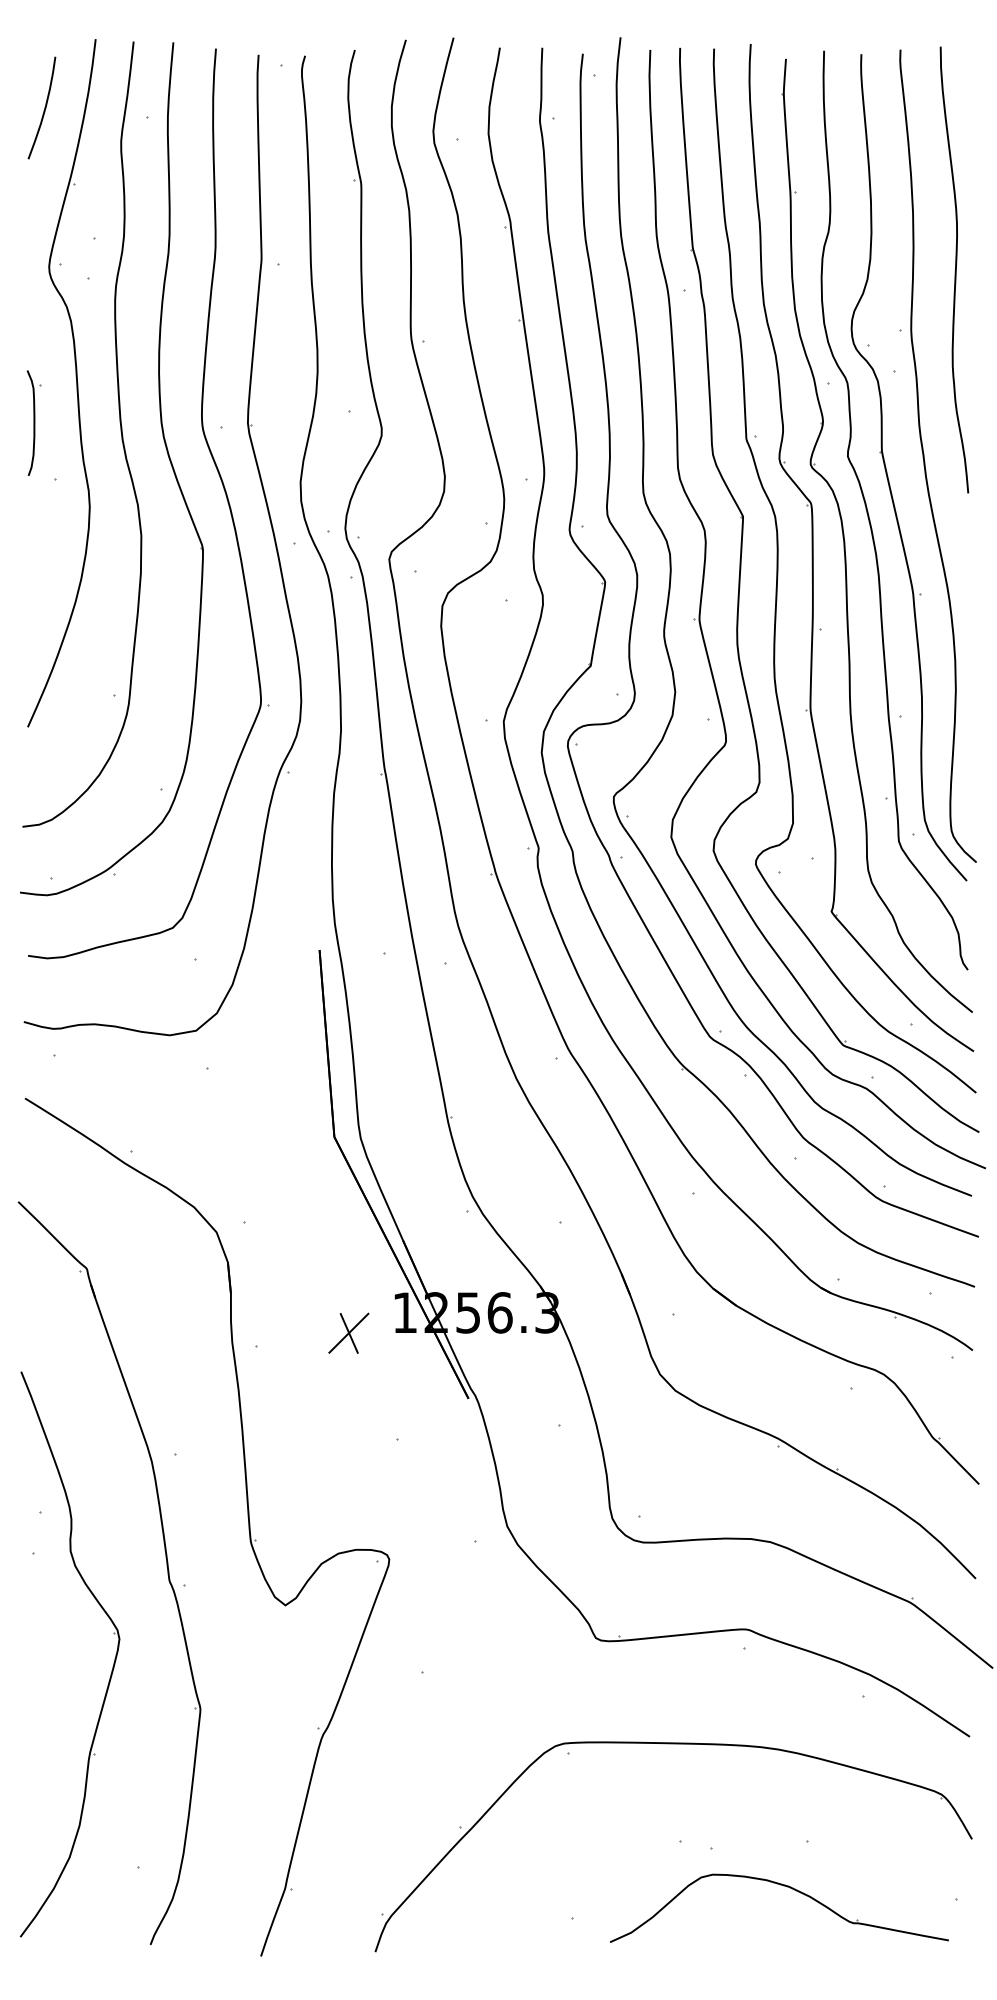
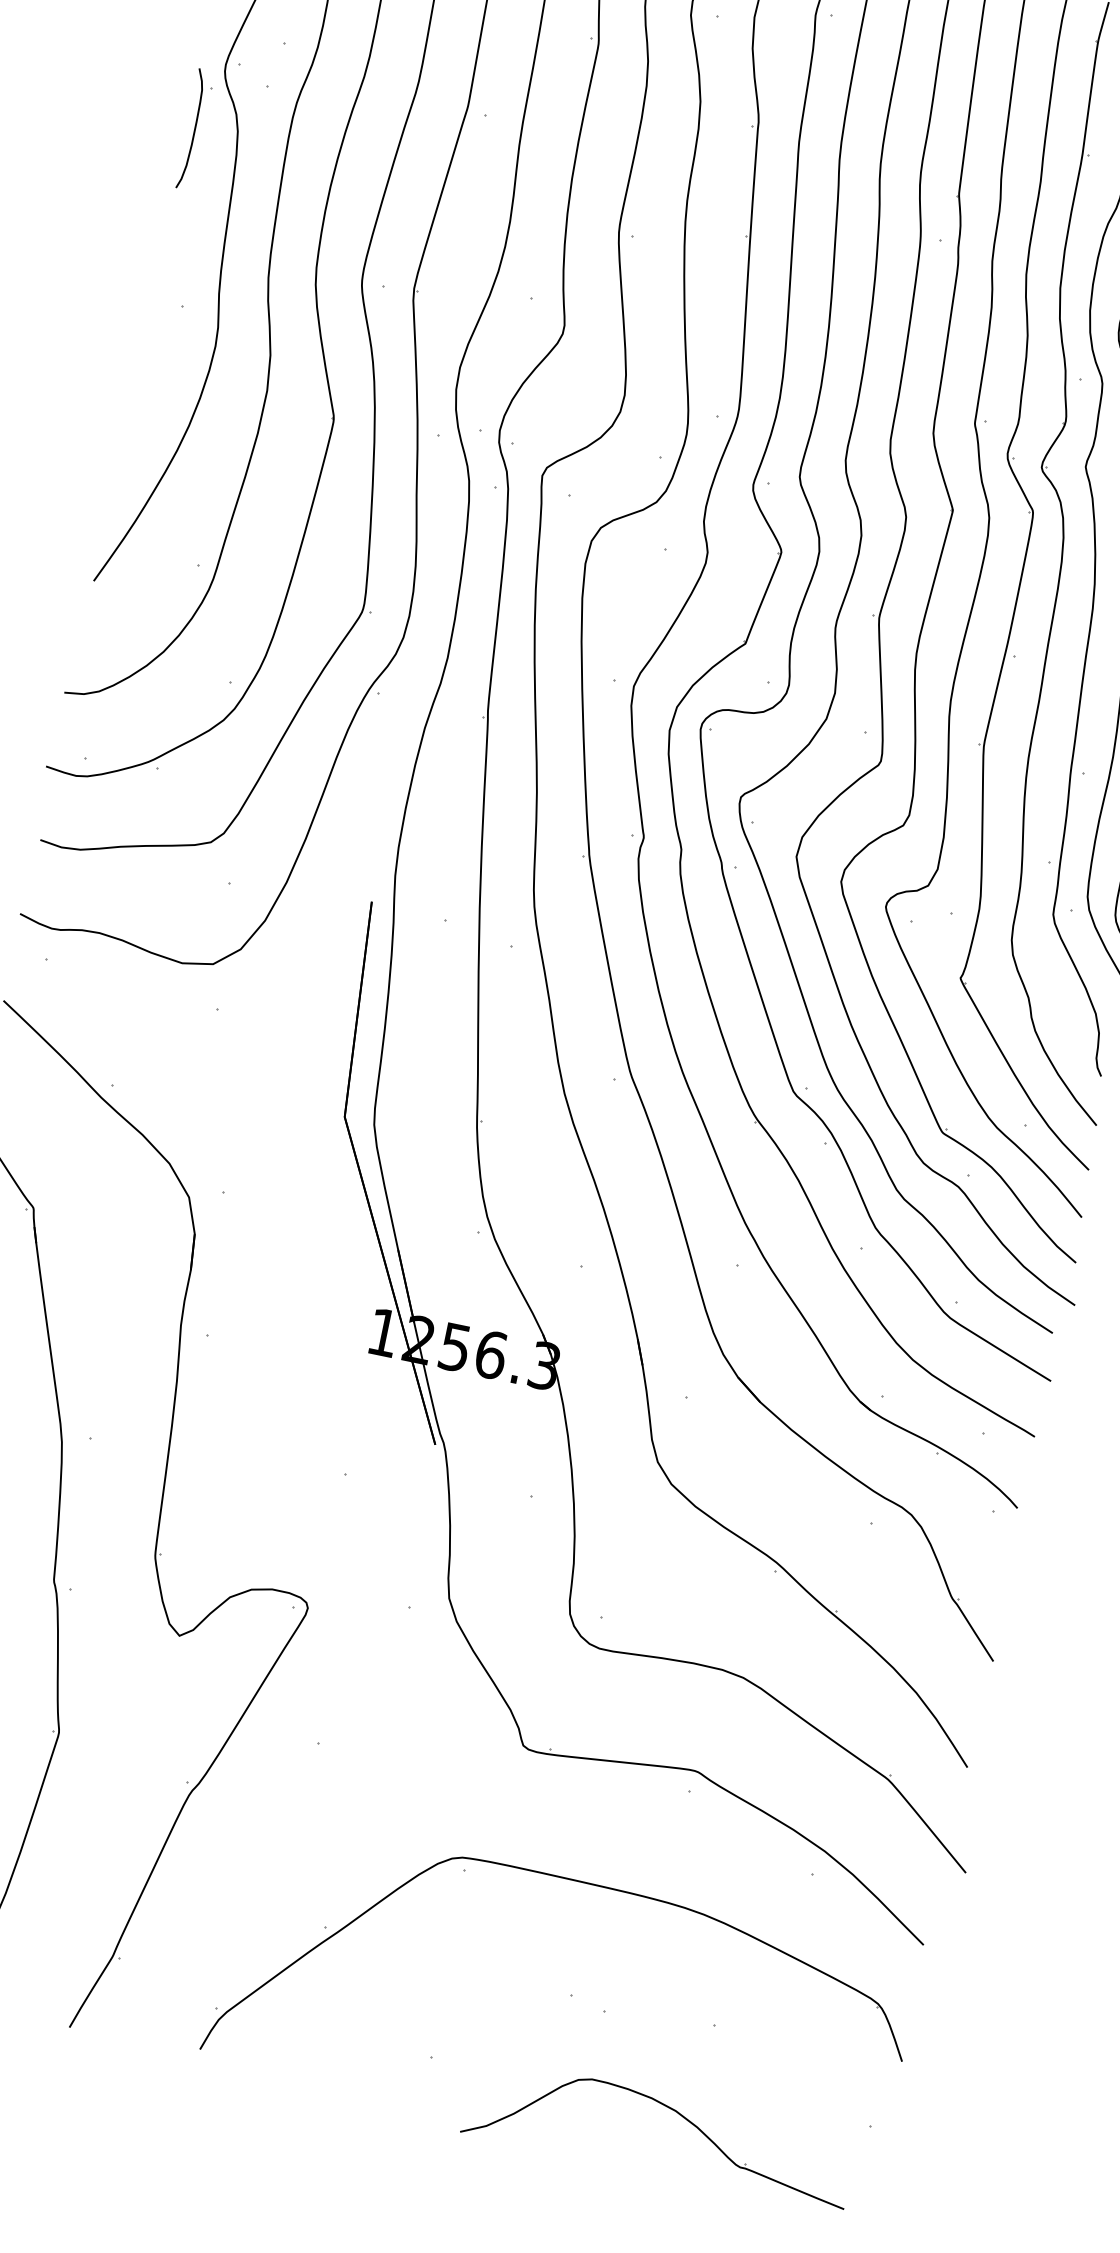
part: (33, 422) -> (194, 128), moved
part: (348, 1332) -> (314, 1341), removed
part: (783, 1886) -> (669, 2109), moved

